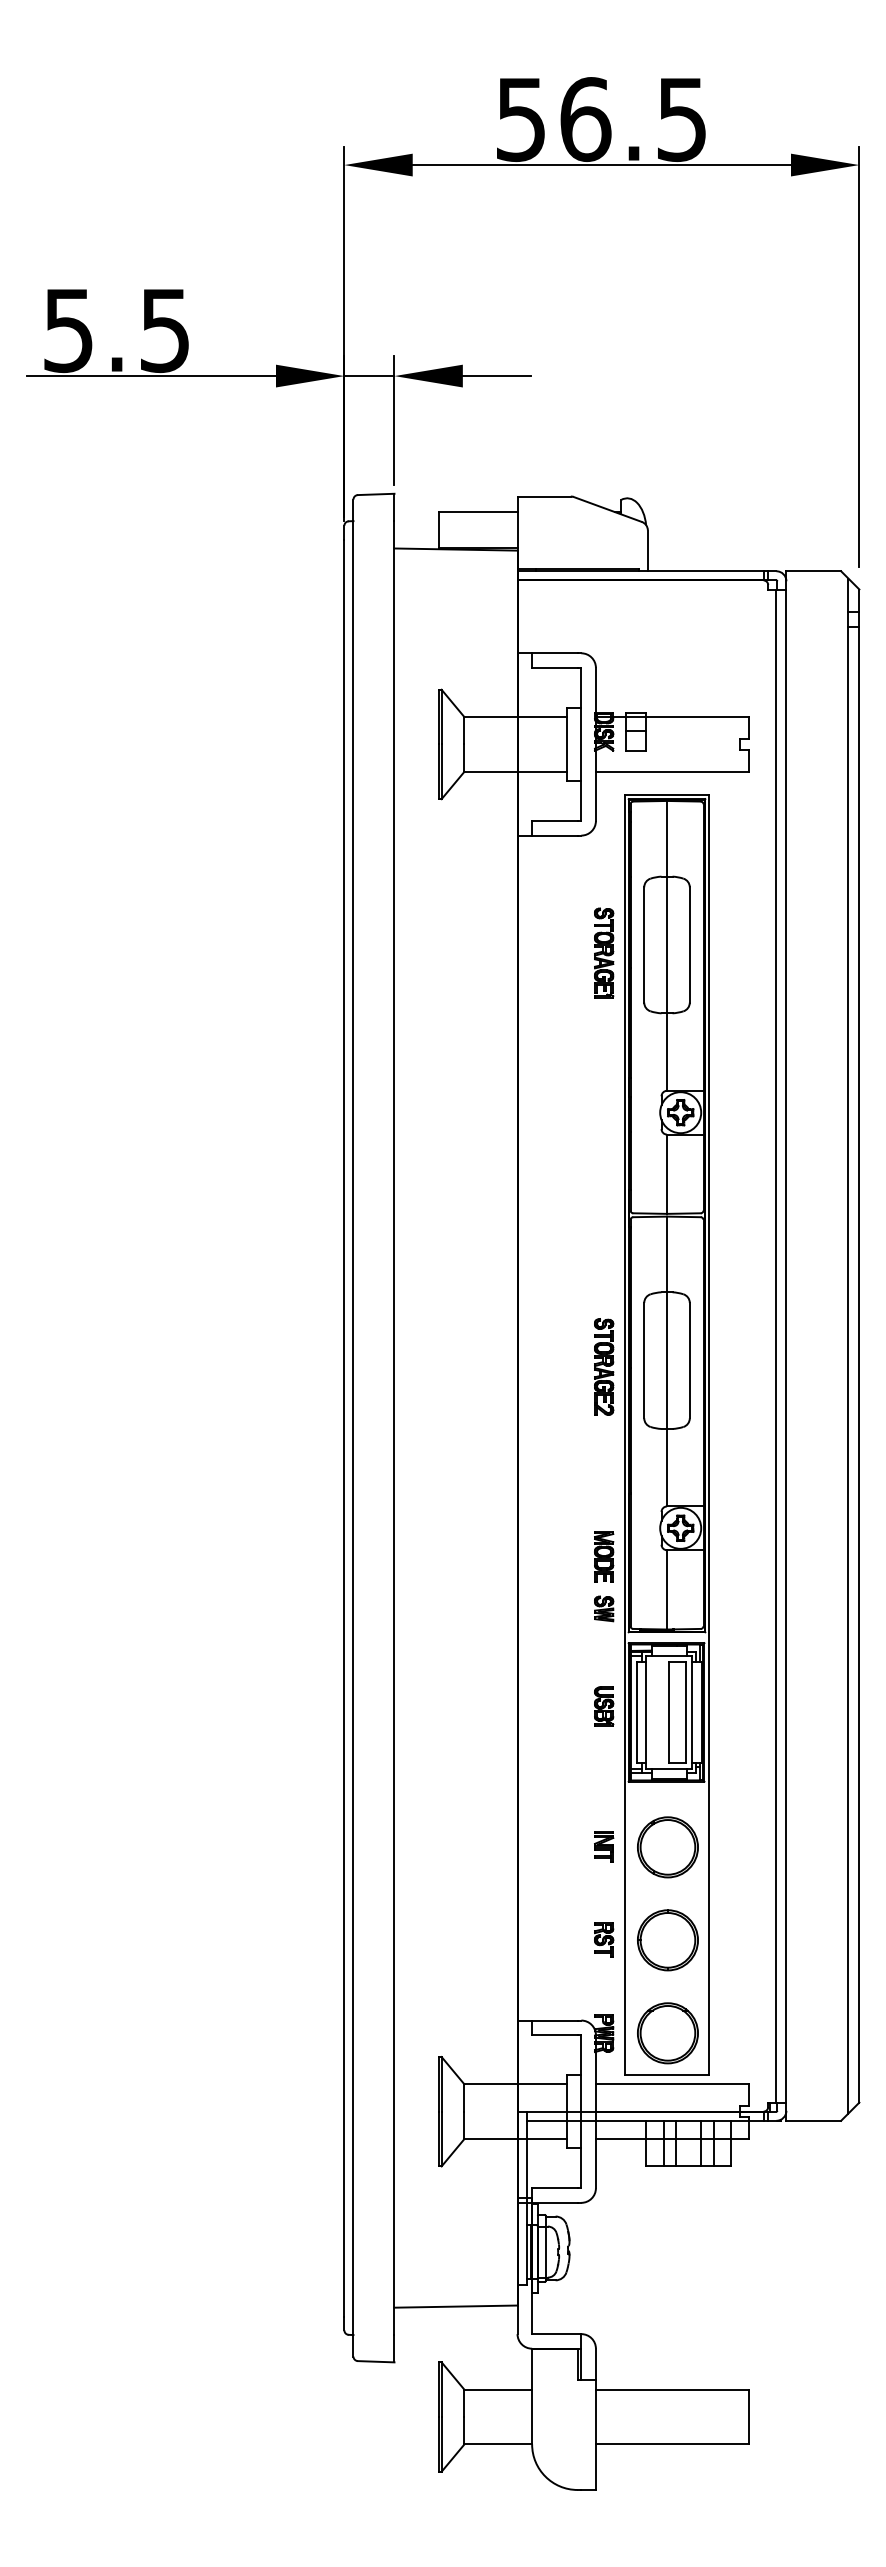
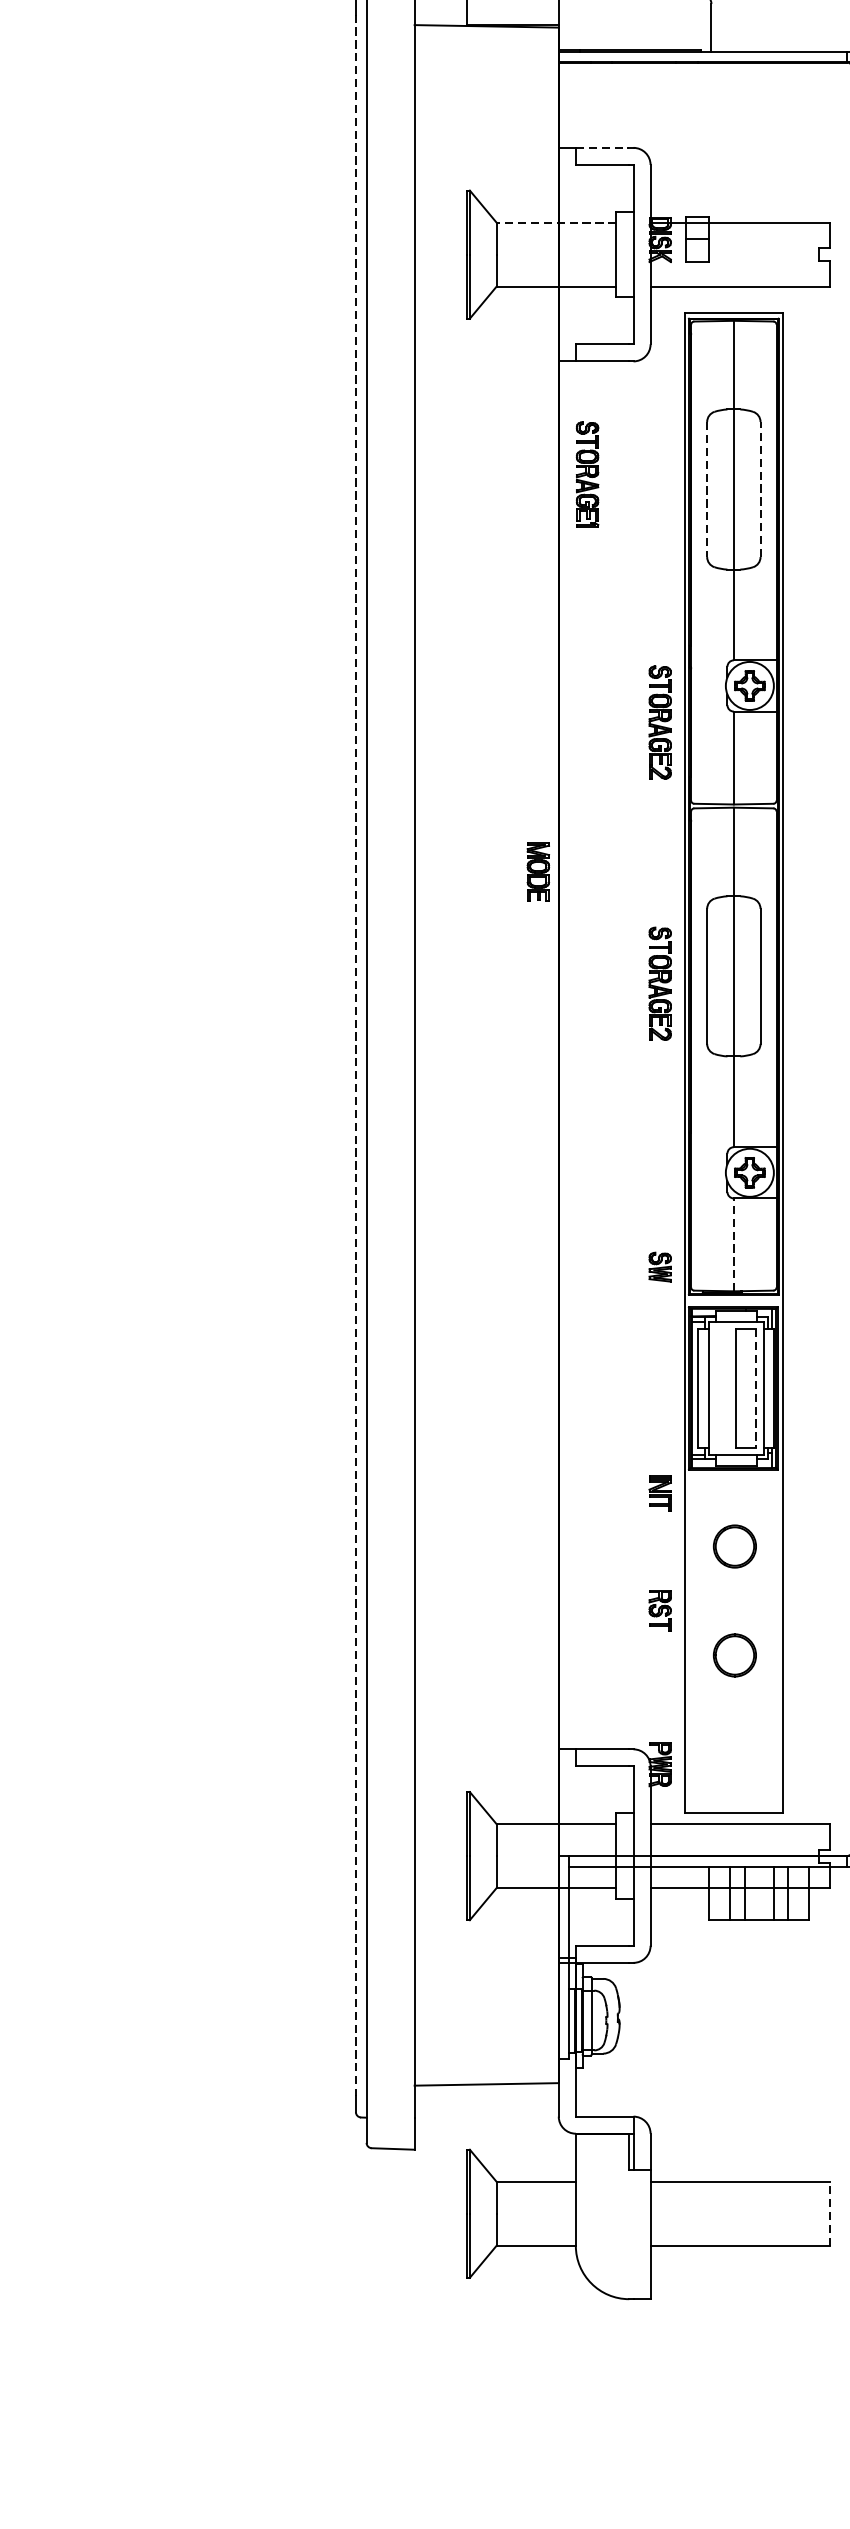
line: (554, 653) -> (602, 148), solid -> dashed
line: (515, 717) -> (556, 223), solid -> dashed
line: (644, 944) -> (707, 488), solid -> dashed
line: (689, 944) -> (760, 488), solid -> dashed
part: (604, 952) -> (587, 473), moved
part: (604, 1143) -> (660, 722), added
line: (344, 1428) -> (356, 1055), solid -> dashed
part: (604, 1556) -> (538, 871), moved
line: (667, 1589) -> (734, 1244), solid -> dashed
part: (604, 1706) -> (660, 1381), removed
line: (685, 1712) -> (755, 1388), solid -> dashed
part: (604, 1846) -> (660, 1492), moved
part: (667, 1847) -> (734, 1546), size x0.6
part: (604, 1939) -> (660, 1609), moved
part: (667, 1940) -> (734, 1655), size x0.6
part: (667, 2033) -> (734, 1764), removed
line: (748, 2416) -> (829, 2213), solid -> dashed

